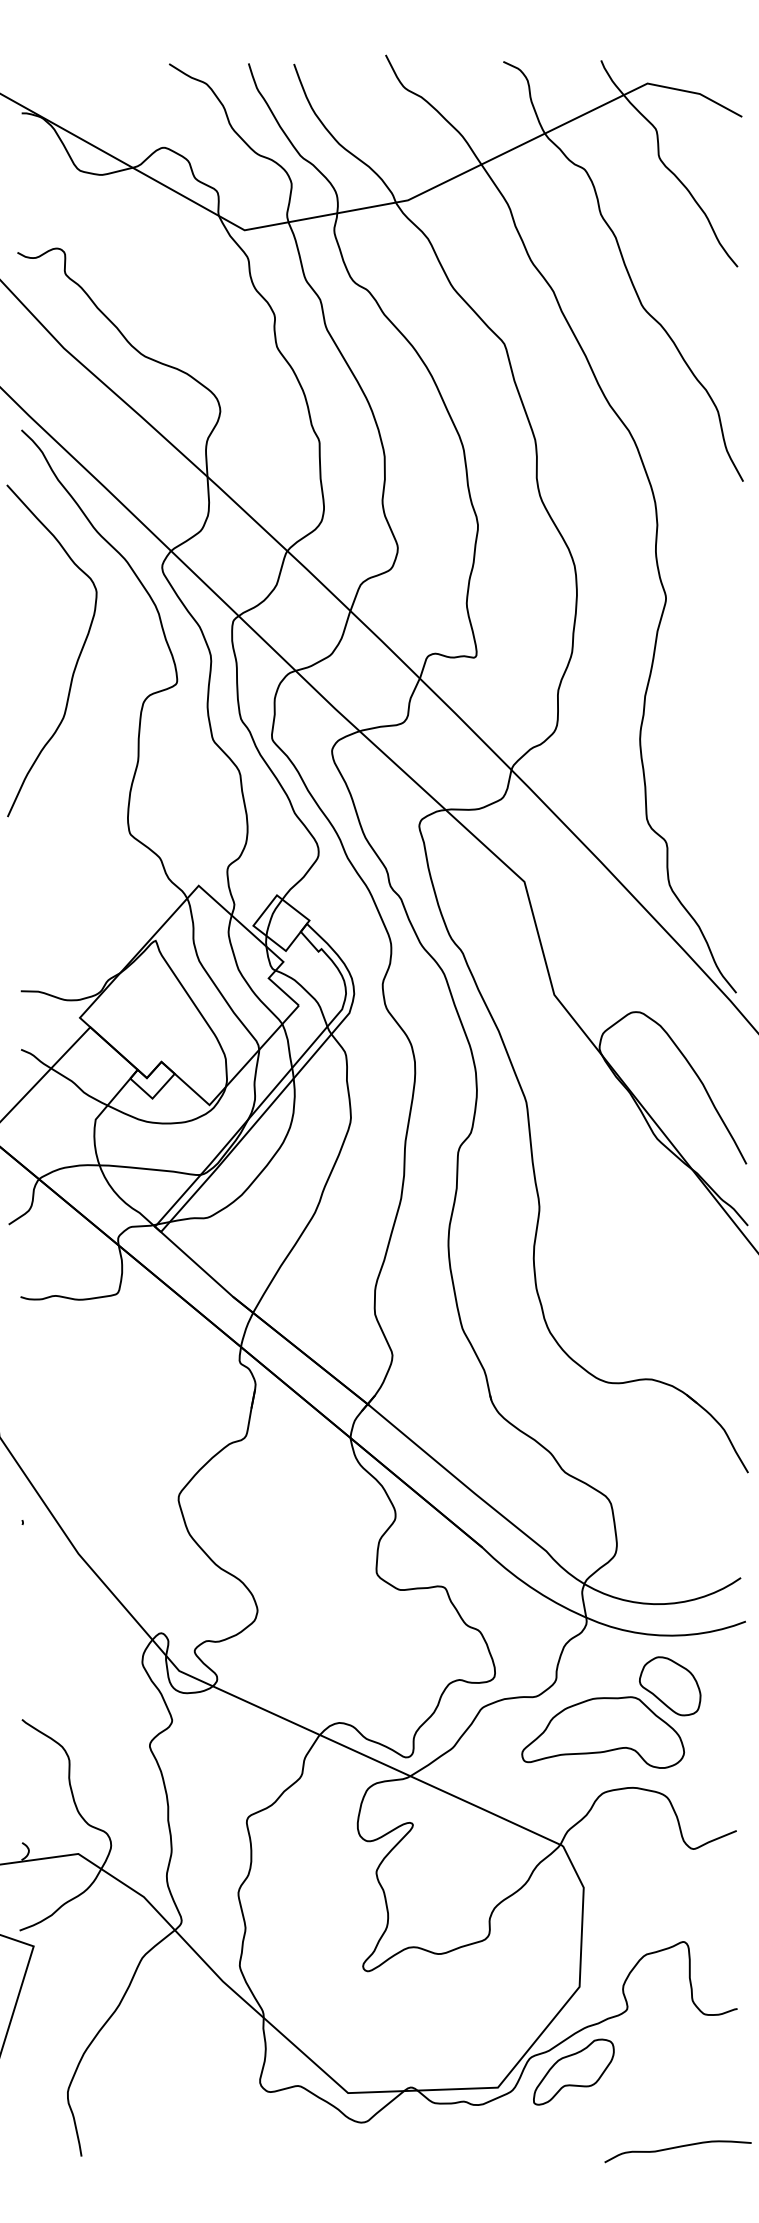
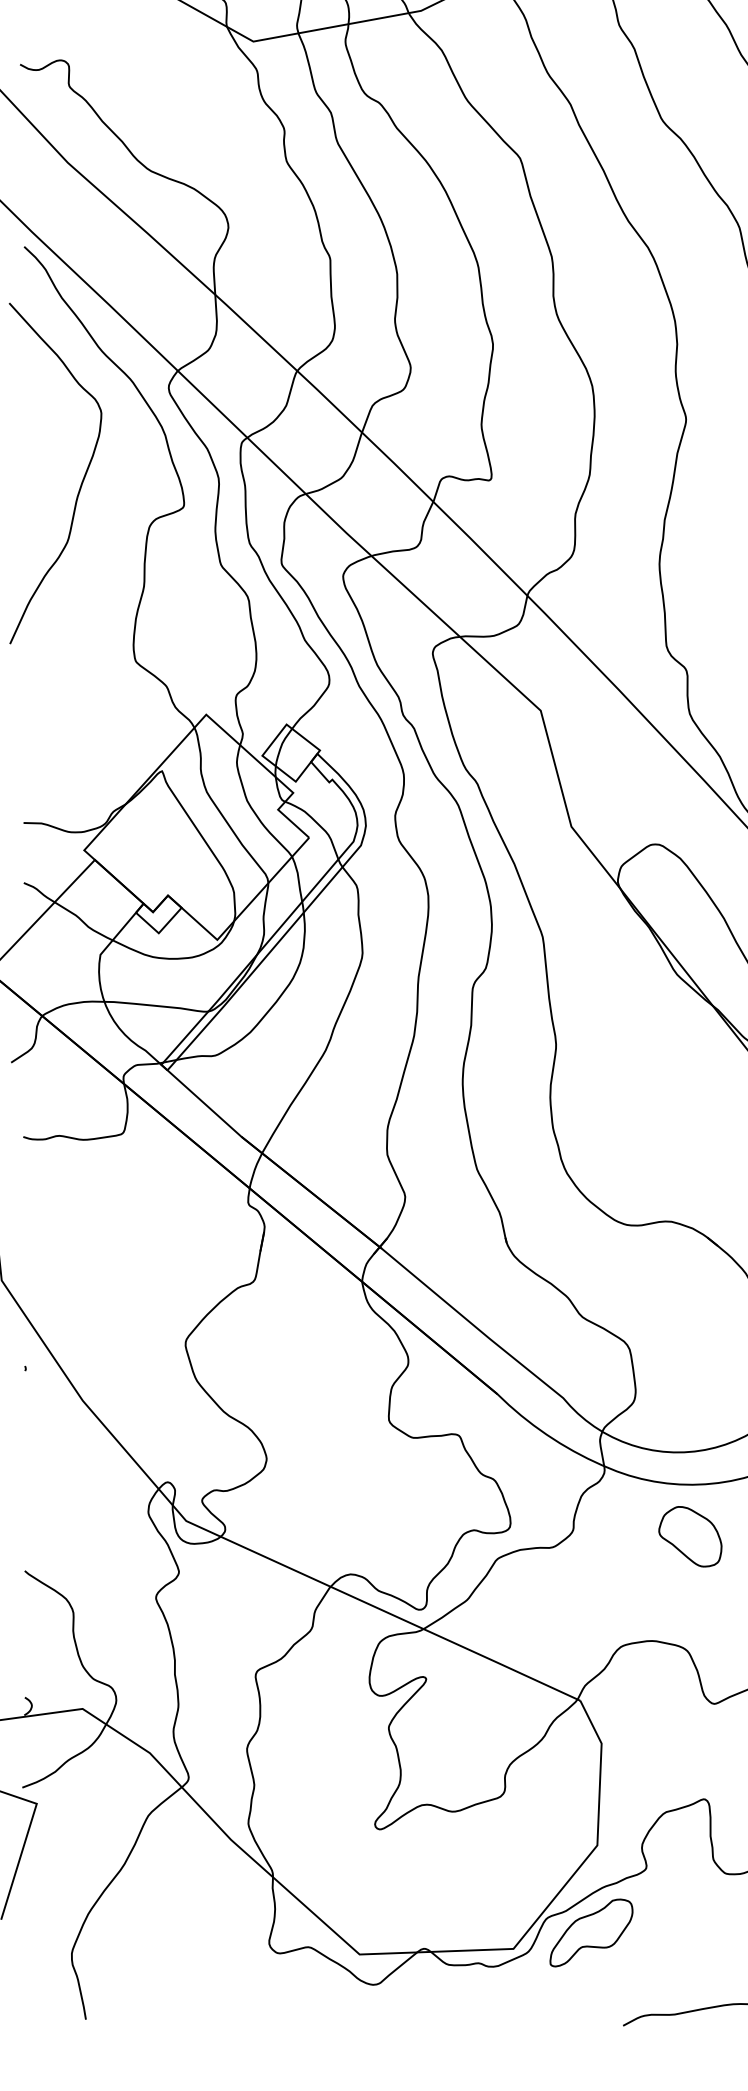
part: (602, 1732) -> (620, 1584), removed

